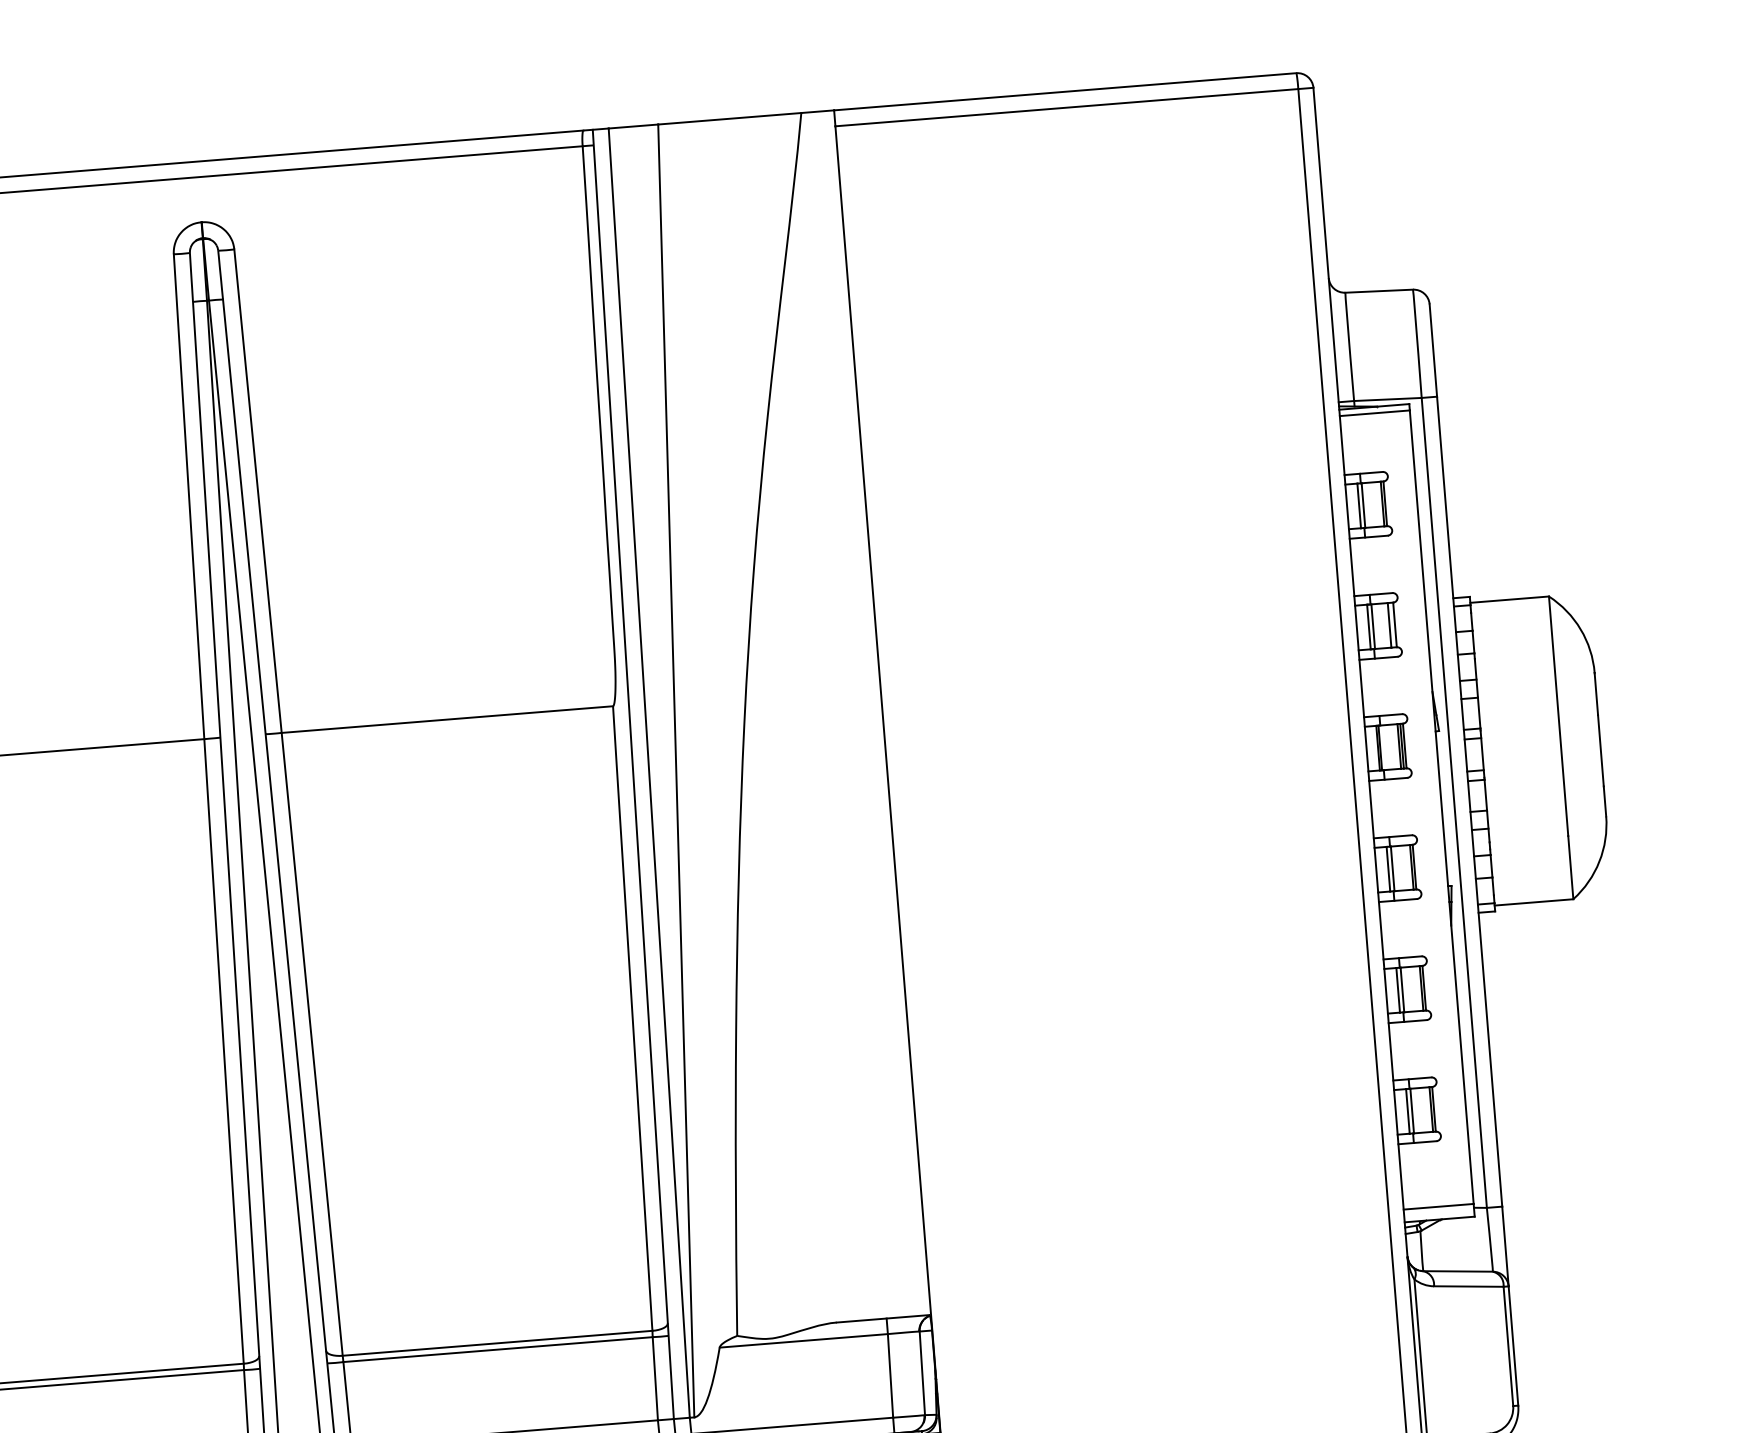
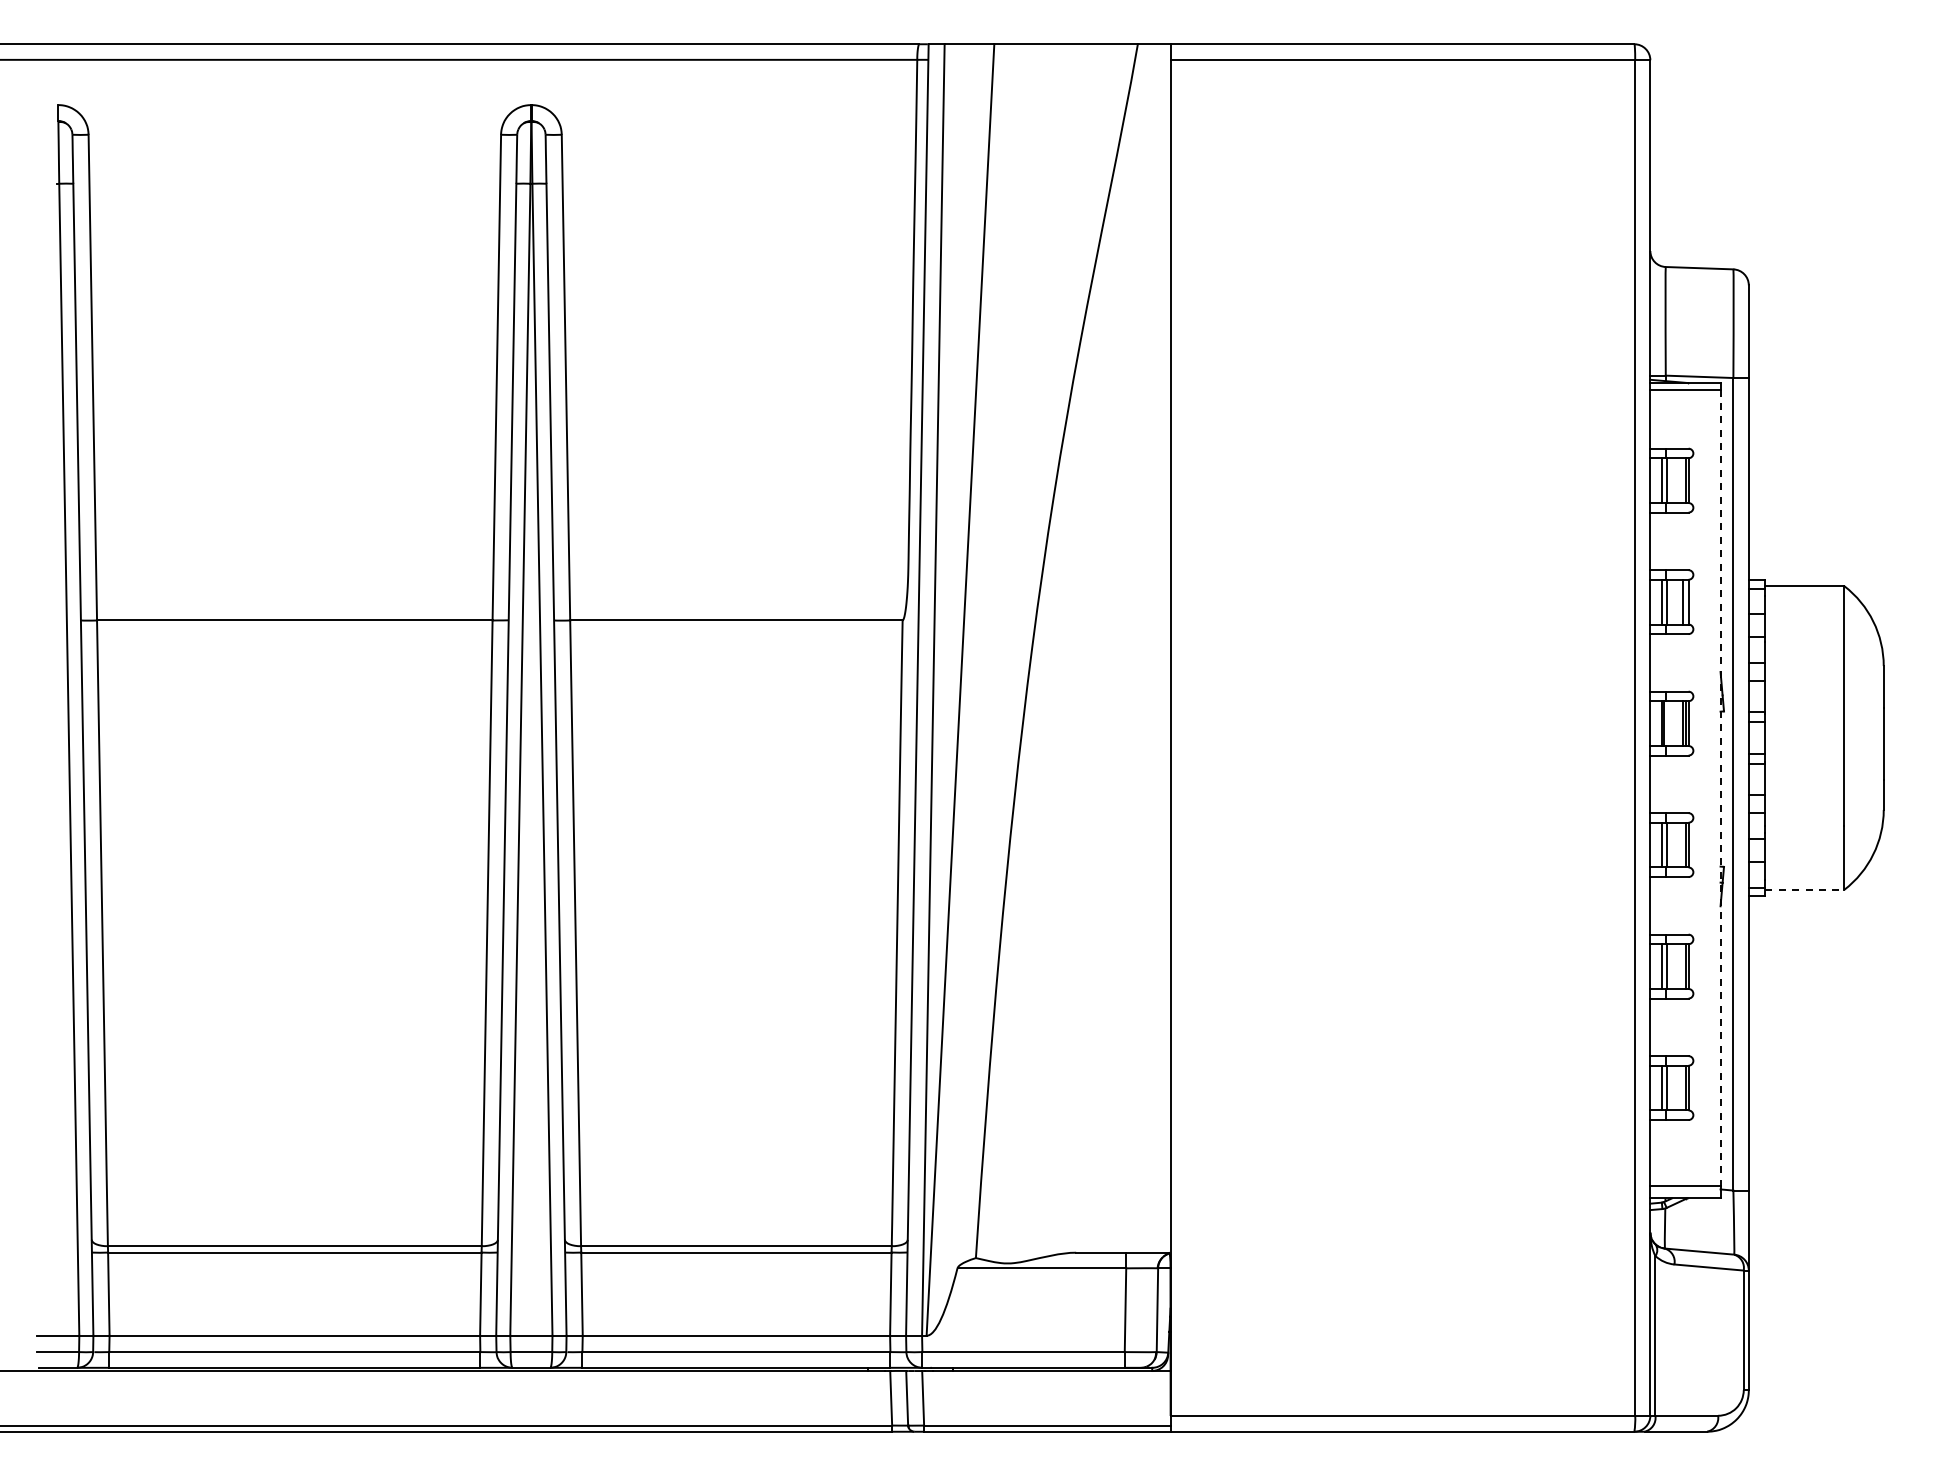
line: (1441, 808) -> (1720, 788), solid -> dashed
line: (1534, 902) -> (1805, 889), solid -> dashed

